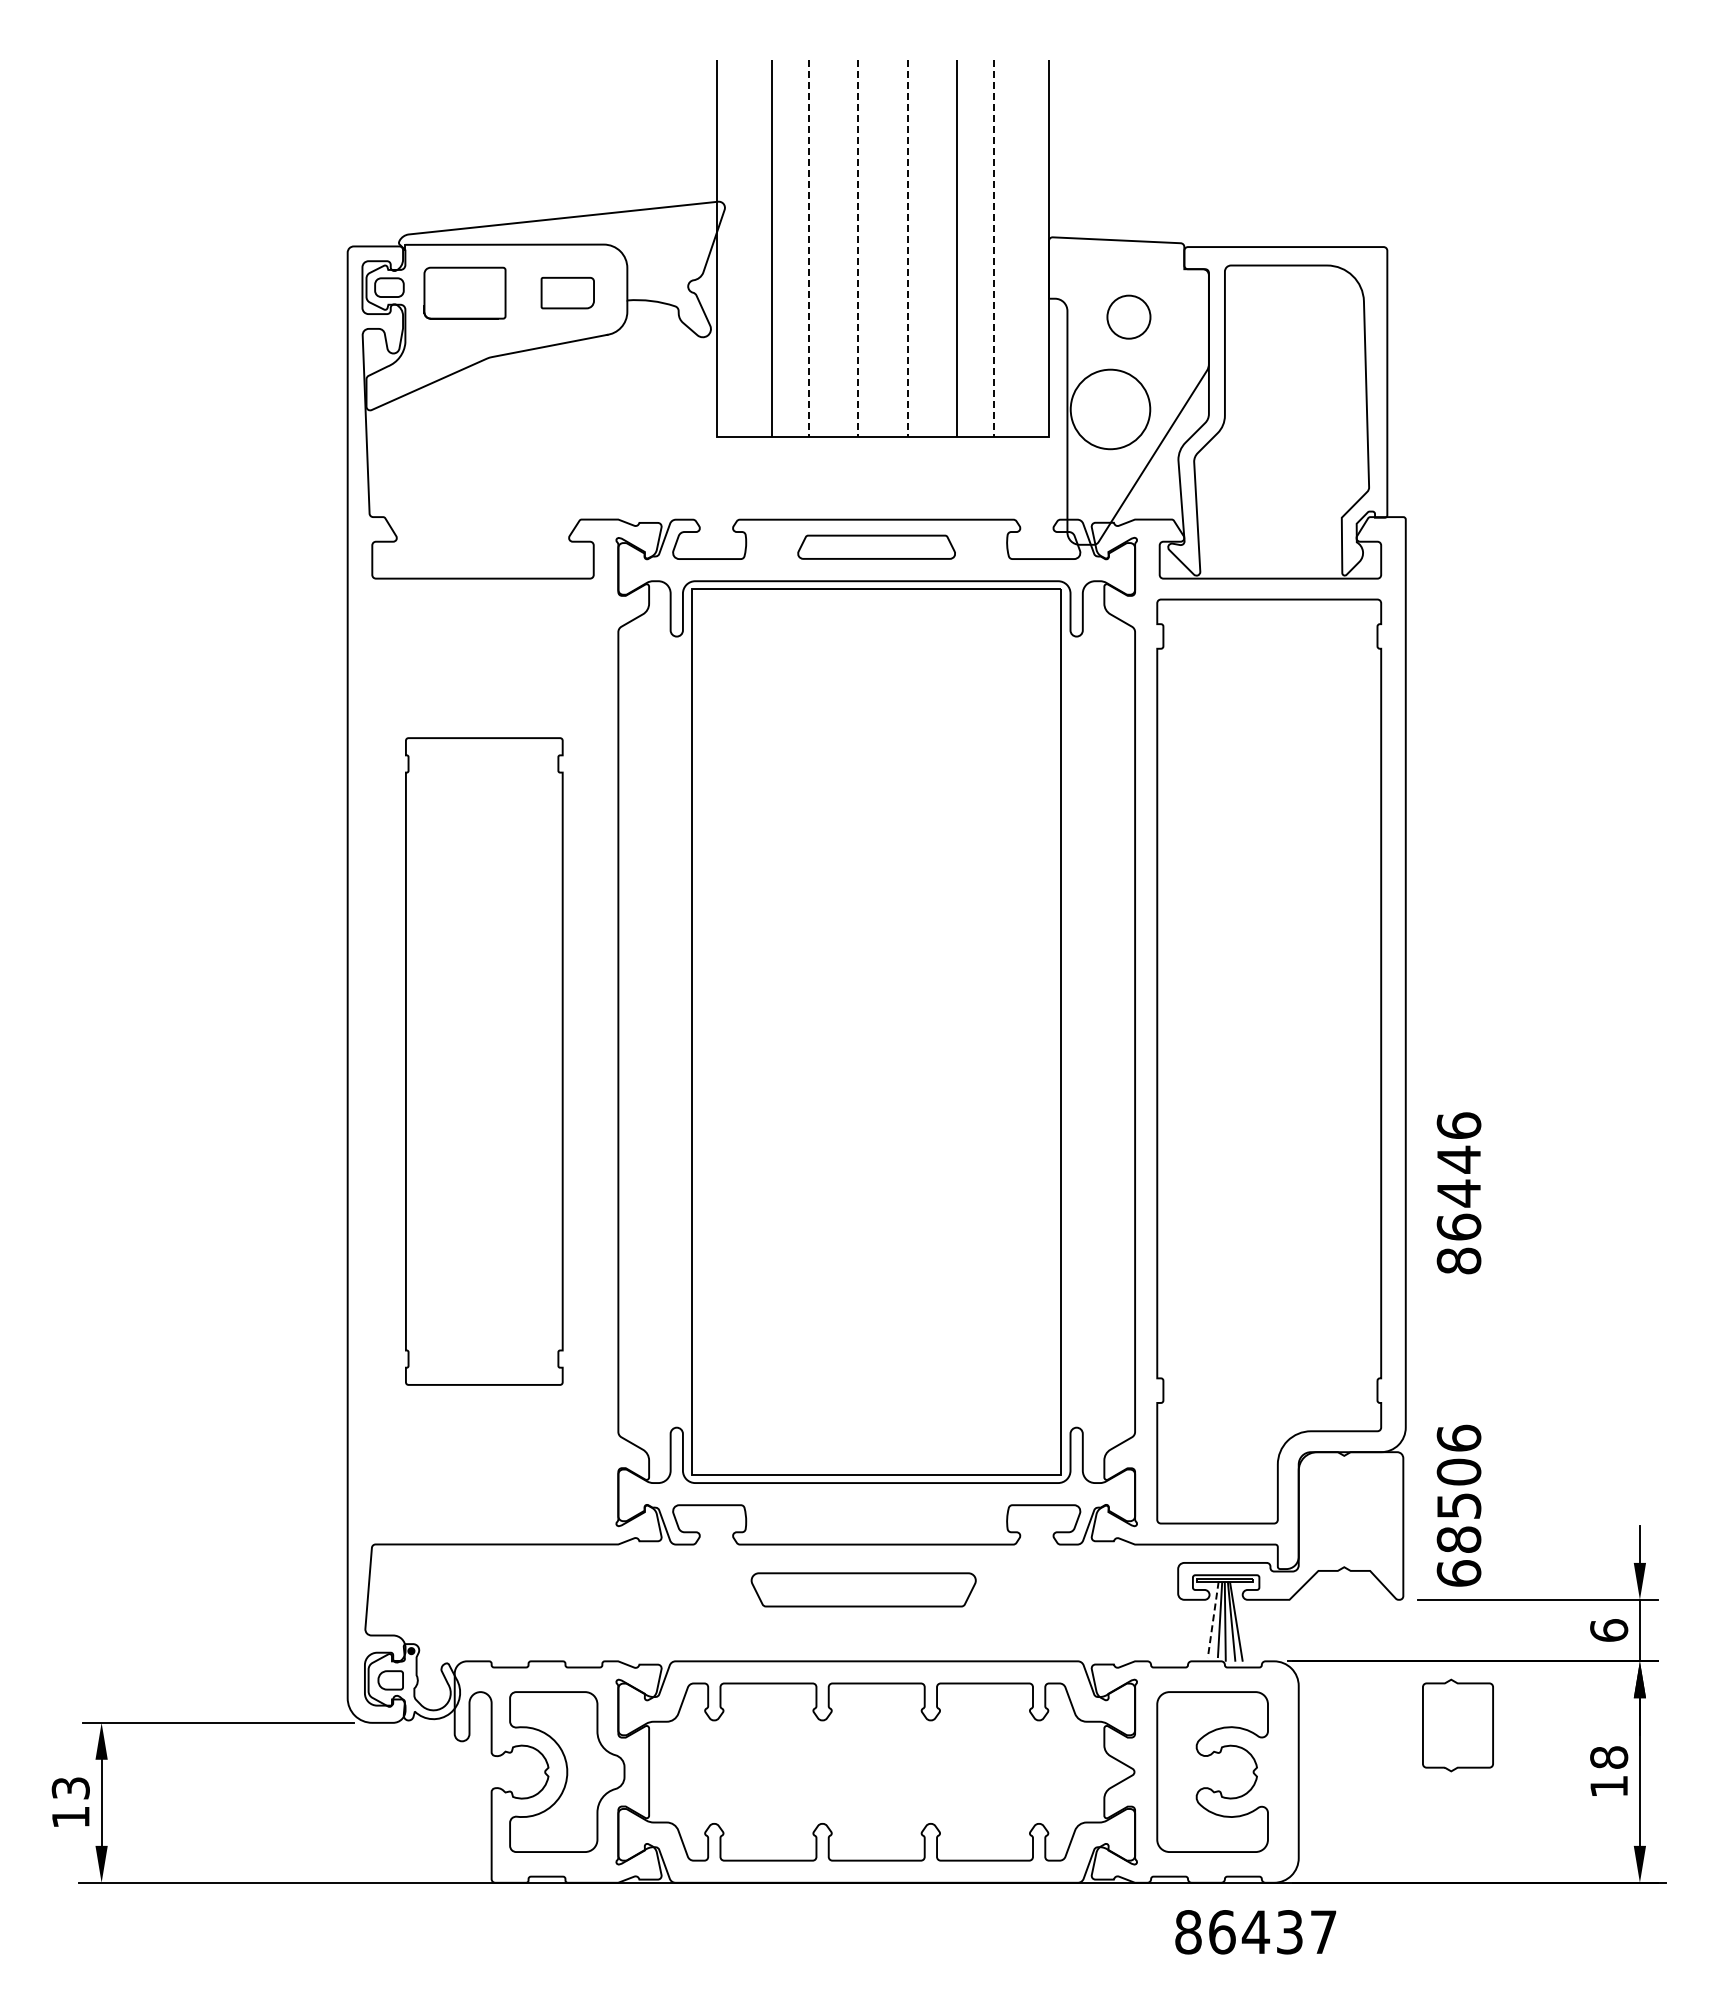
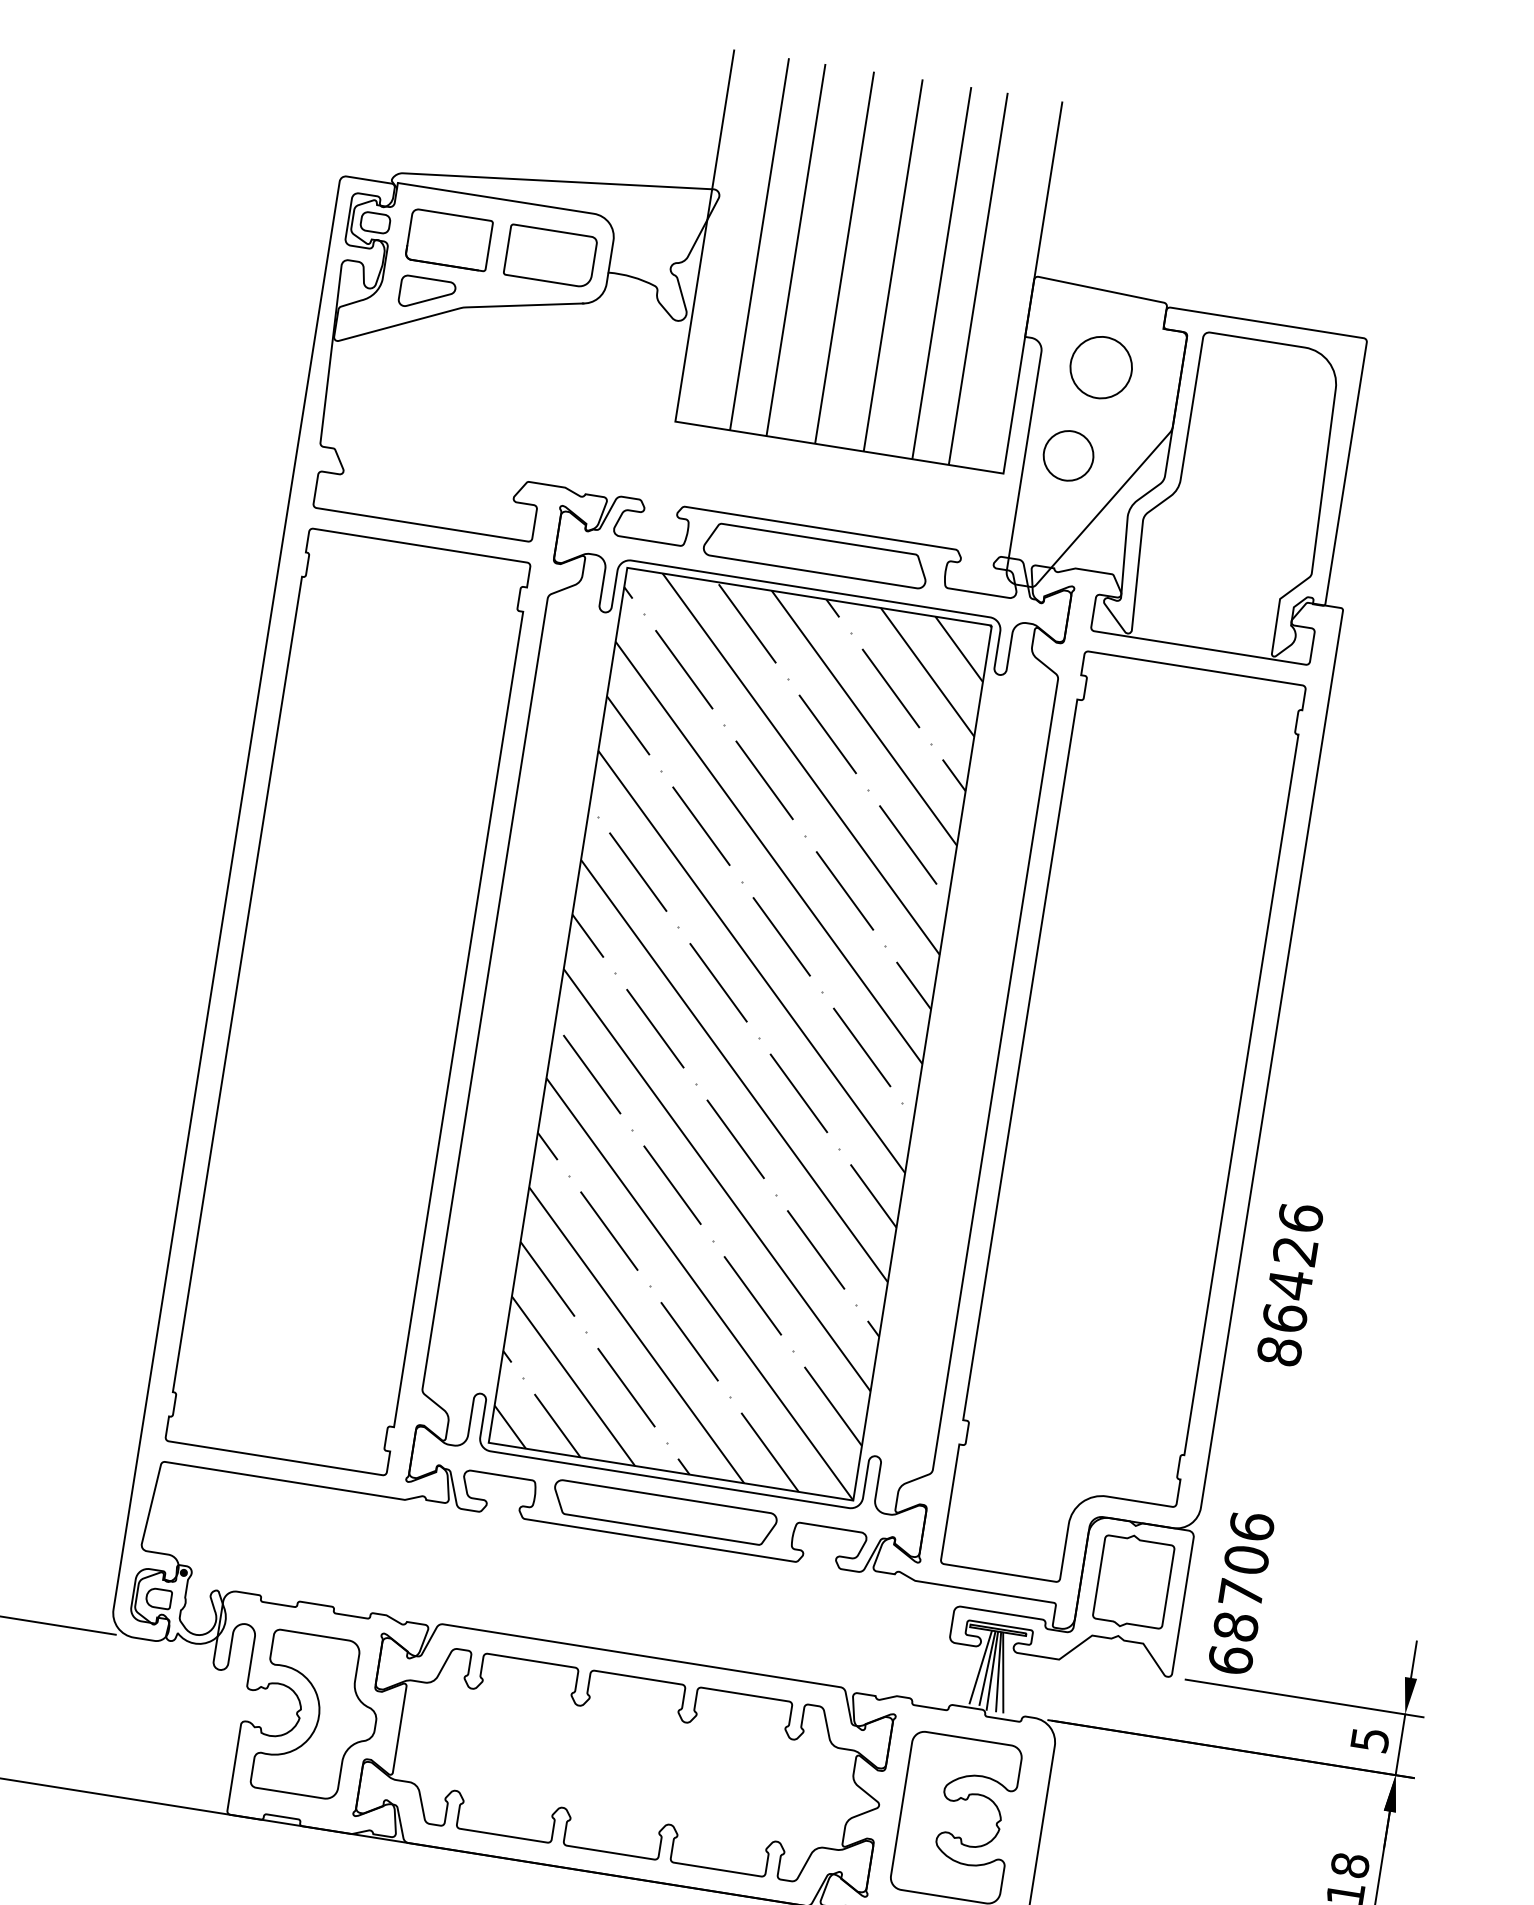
line: (809, 249) -> (796, 250), dashed -> solid
line: (858, 249) -> (844, 258), dashed -> solid
line: (907, 249) -> (893, 266), dashed -> solid
line: (993, 249) -> (978, 279), dashed -> solid
part: (567, 292) -> (550, 255), size x1.67
circle: (1128, 316) -> (1100, 366), size x1.43
part: (451, 349) -> (427, 293), added
circle: (1110, 409) -> (1068, 455), size x0.62
part: (876, 546) -> (816, 554), size x1.43
hatch: (876, 1031) -> (740, 1033), added
part: (484, 1061) -> (348, 1001), size x1.43
text: (1458, 1159) -> (1294, 1251), 86446 -> 86426
text: (1459, 1505) -> (1241, 1593), 68506 -> 68706
part: (863, 1589) -> (664, 1512), moved
line: (1213, 1619) -> (981, 1667), dashed -> solid
text: (1609, 1630) -> (1370, 1739), 6 -> 5
part: (1457, 1725) -> (1133, 1581), moved

